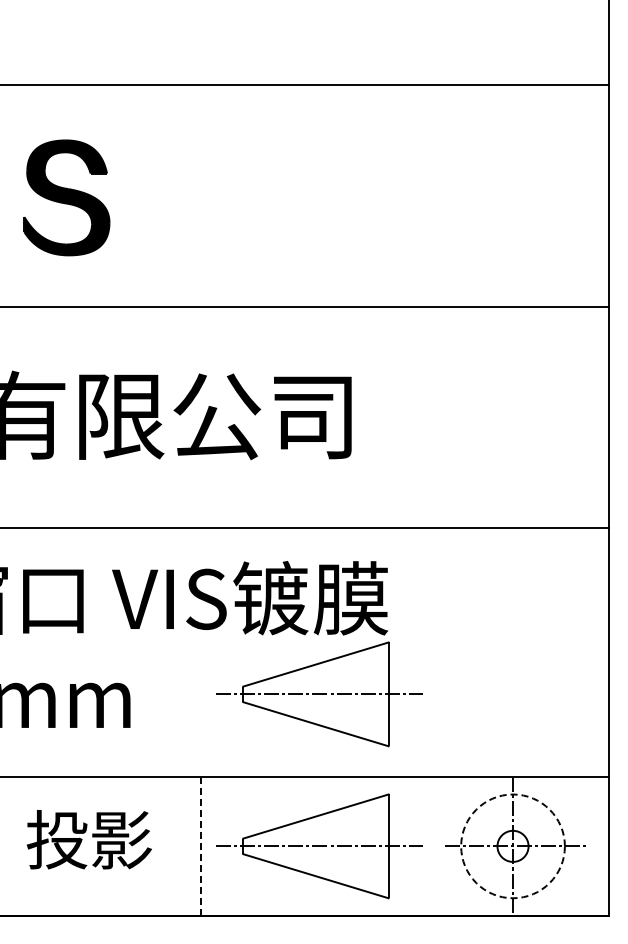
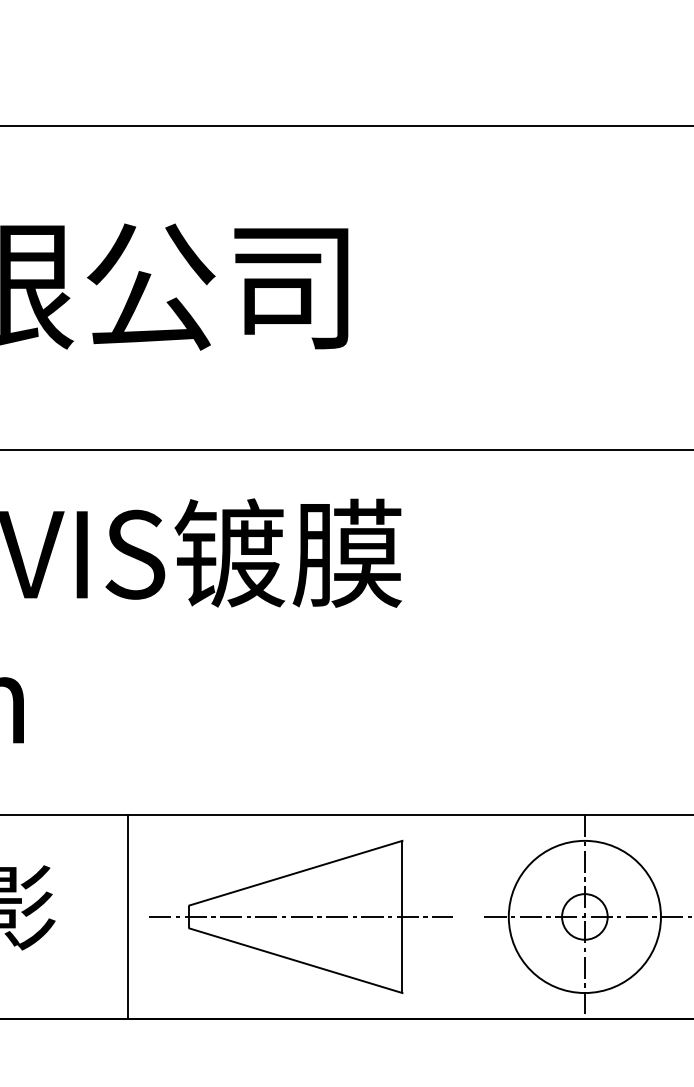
part: (319, 694) -> (301, 694), removed
line: (201, 846) -> (128, 917), dashed -> solid
circle: (512, 846) -> (584, 917), dashed -> solid

